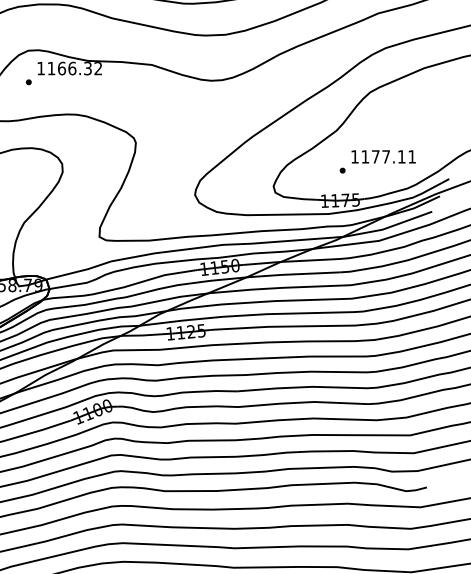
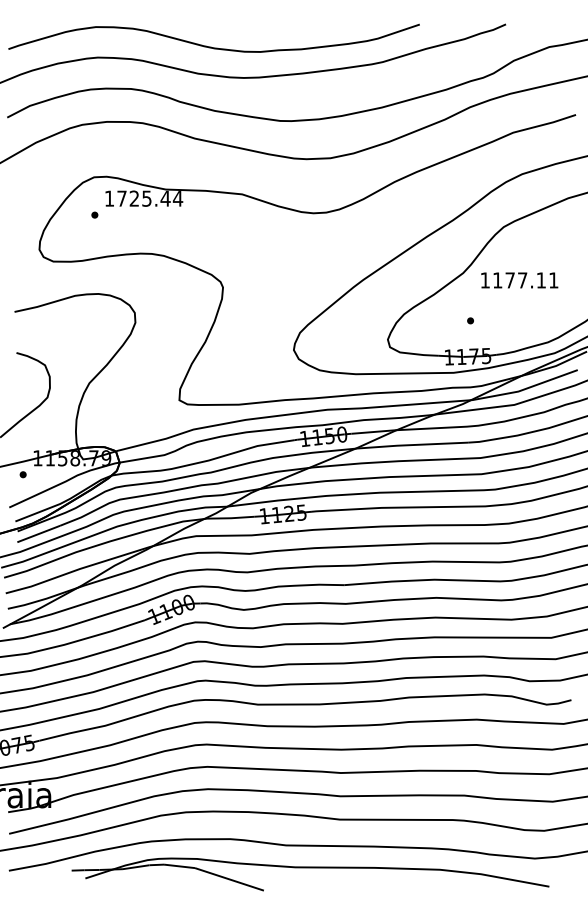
text: (75, 68) -> (150, 198), 1166.32 -> 1725.44
text: (383, 156) -> (519, 280), moved

